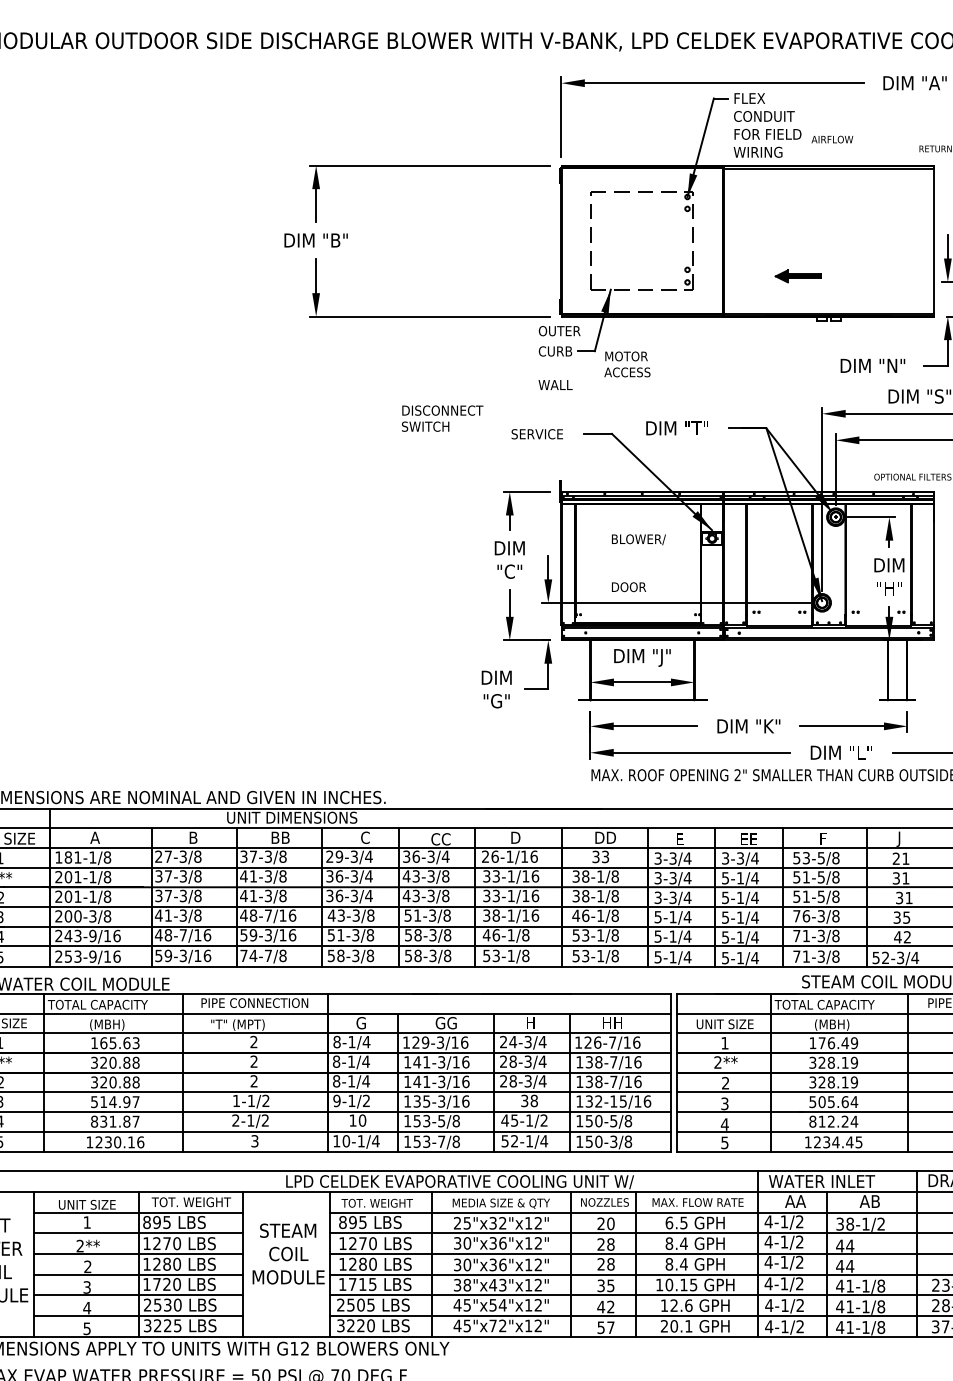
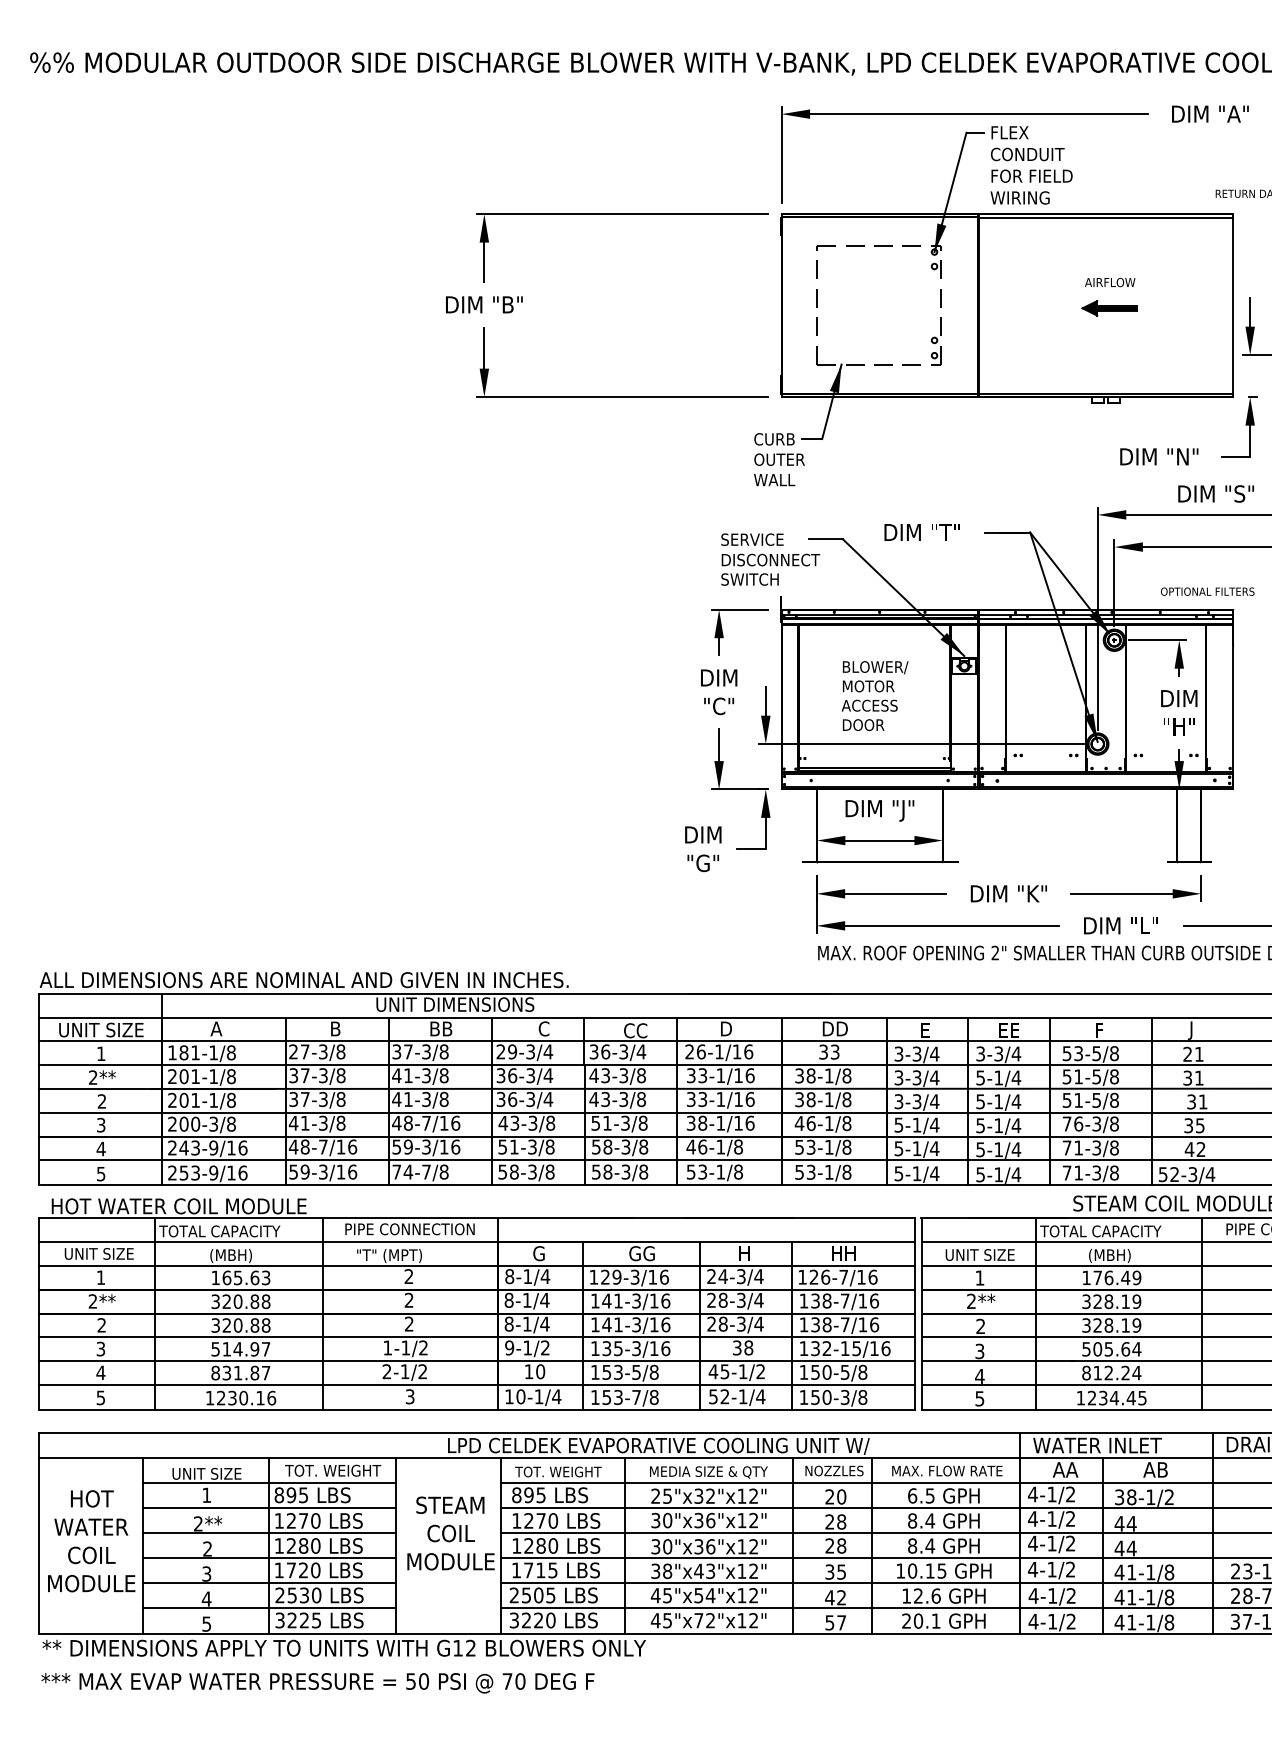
text: (832, 139) -> (1110, 282), moved
part: (798, 276) -> (1109, 308), moved
text: (559, 330) -> (779, 459), moved
text: (627, 363) -> (869, 695), moved
text: (442, 418) -> (770, 569), moved

